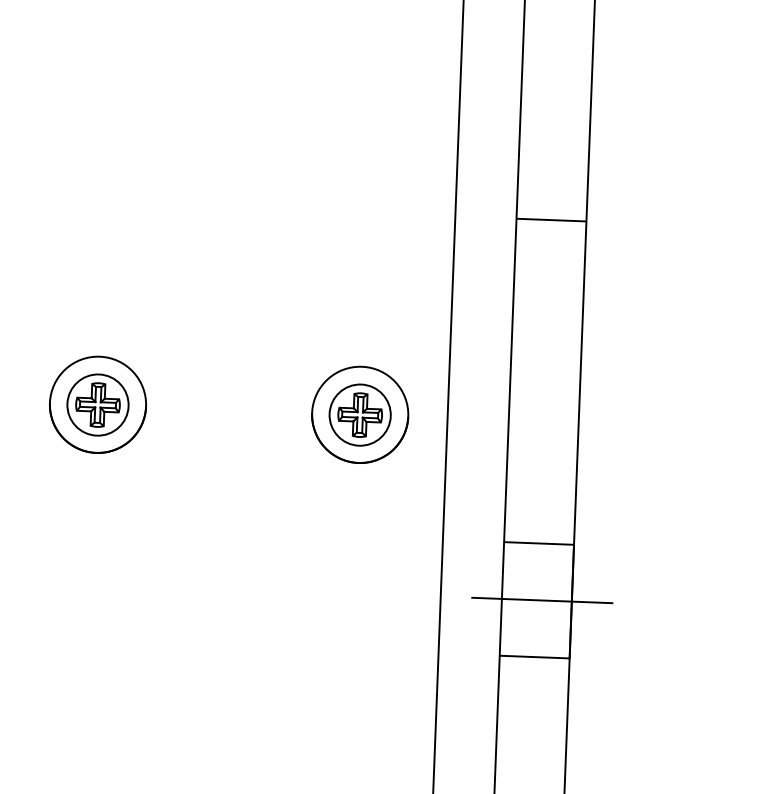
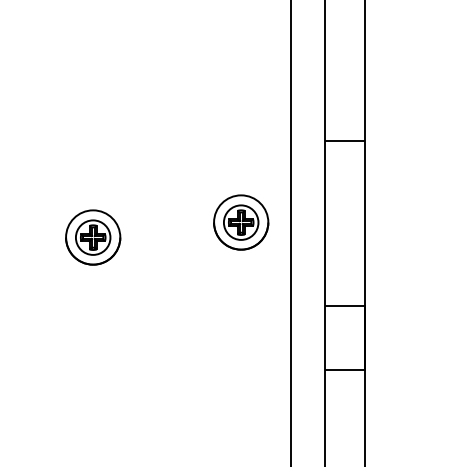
line: (550, 219) -> (344, 140), moved
part: (360, 414) -> (241, 222), moved
line: (541, 600) -> (347, 338), removed

